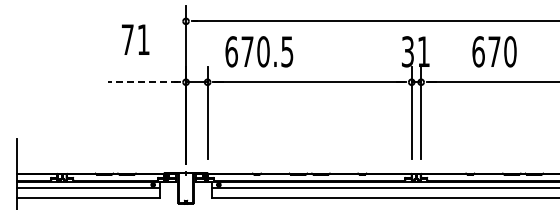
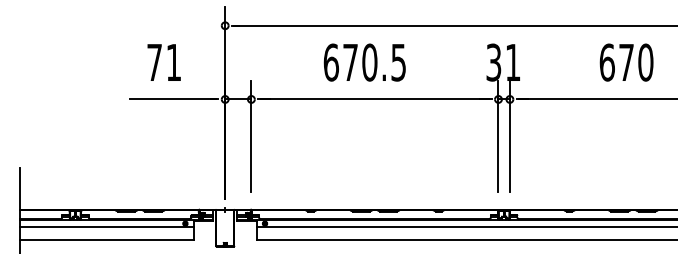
text: (135, 39) -> (164, 62), moved
text: (259, 51) -> (365, 62), moved
text: (494, 51) -> (626, 62), moved
line: (142, 82) -> (172, 99), dashed -> solid

